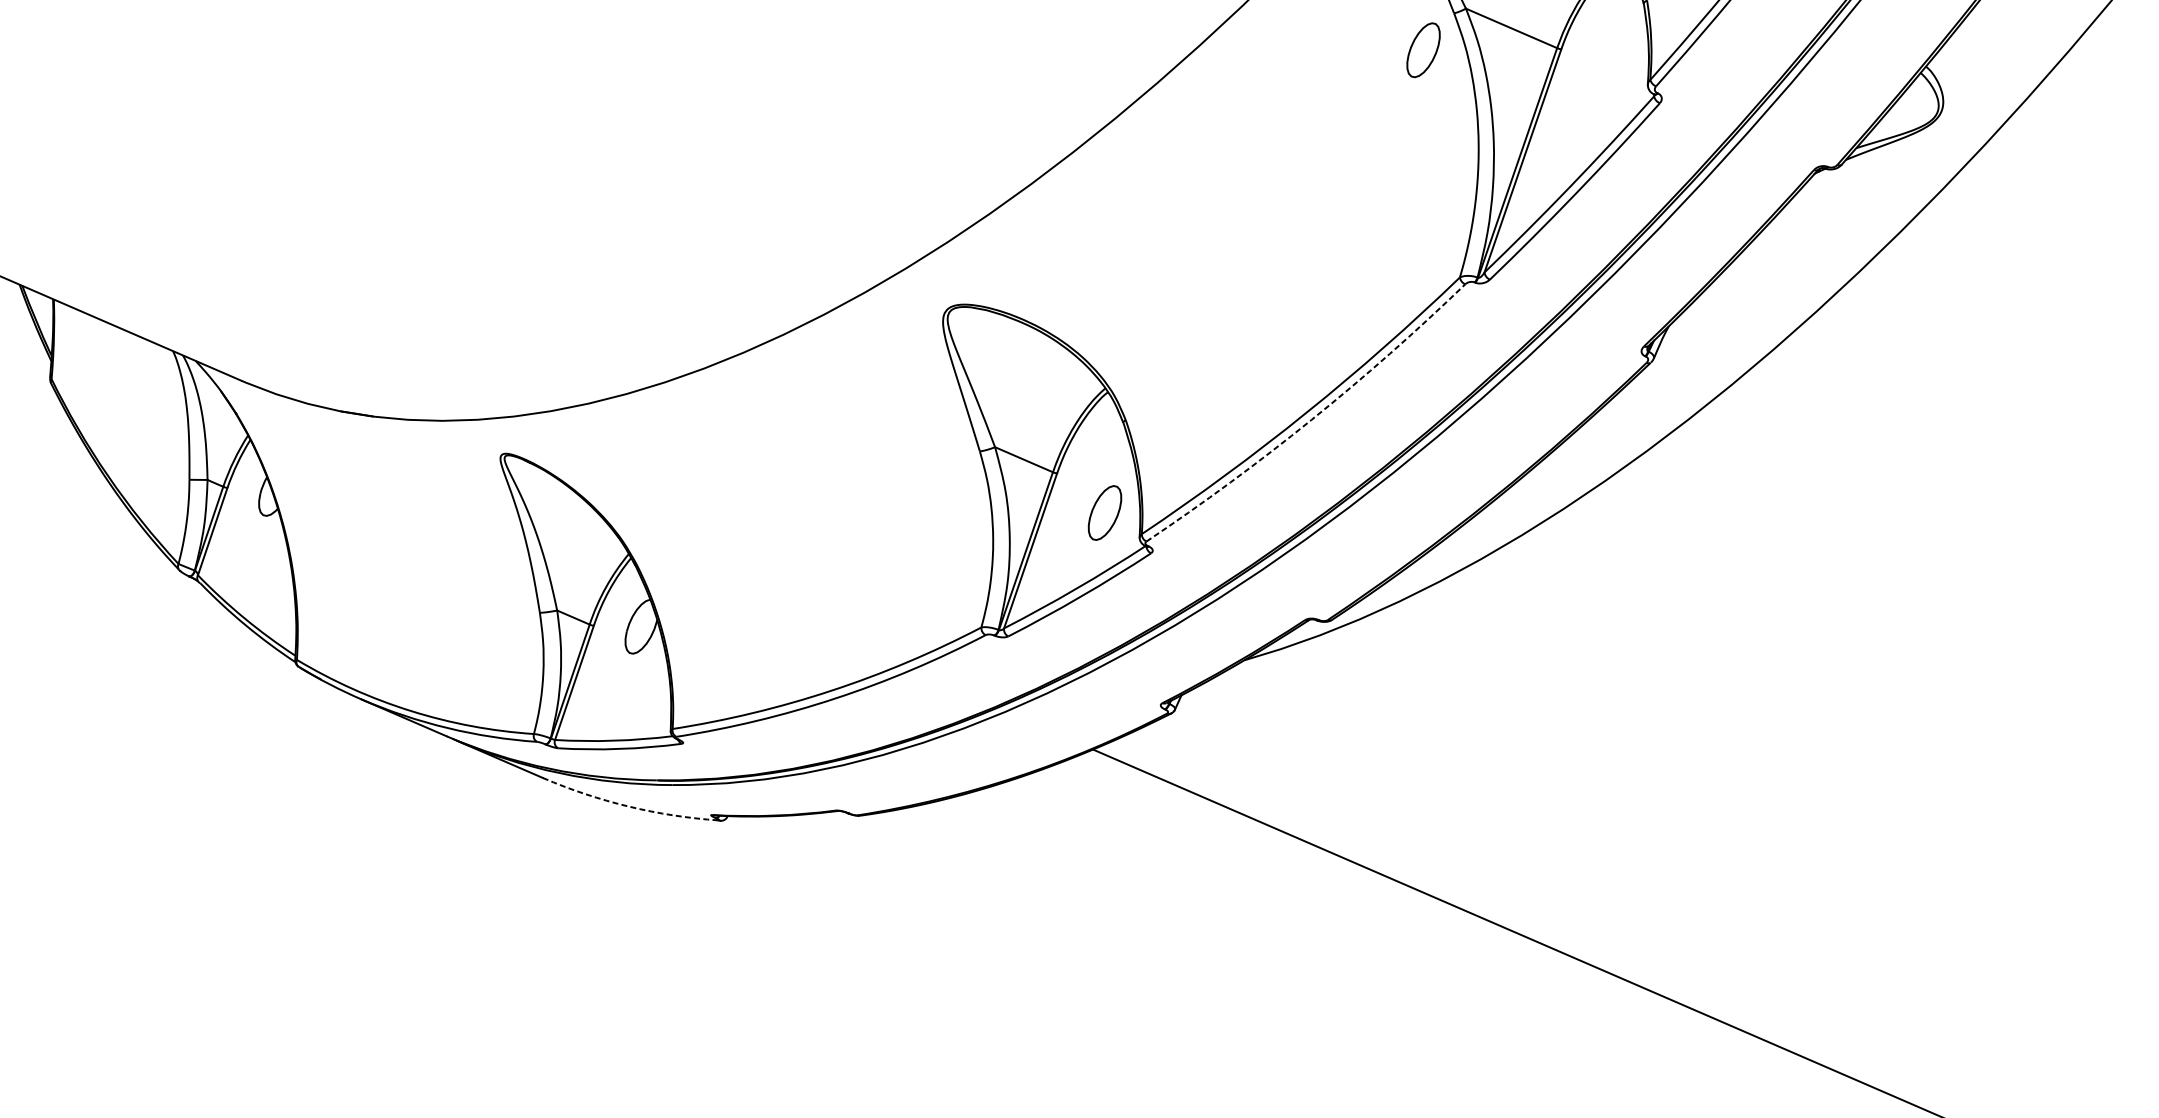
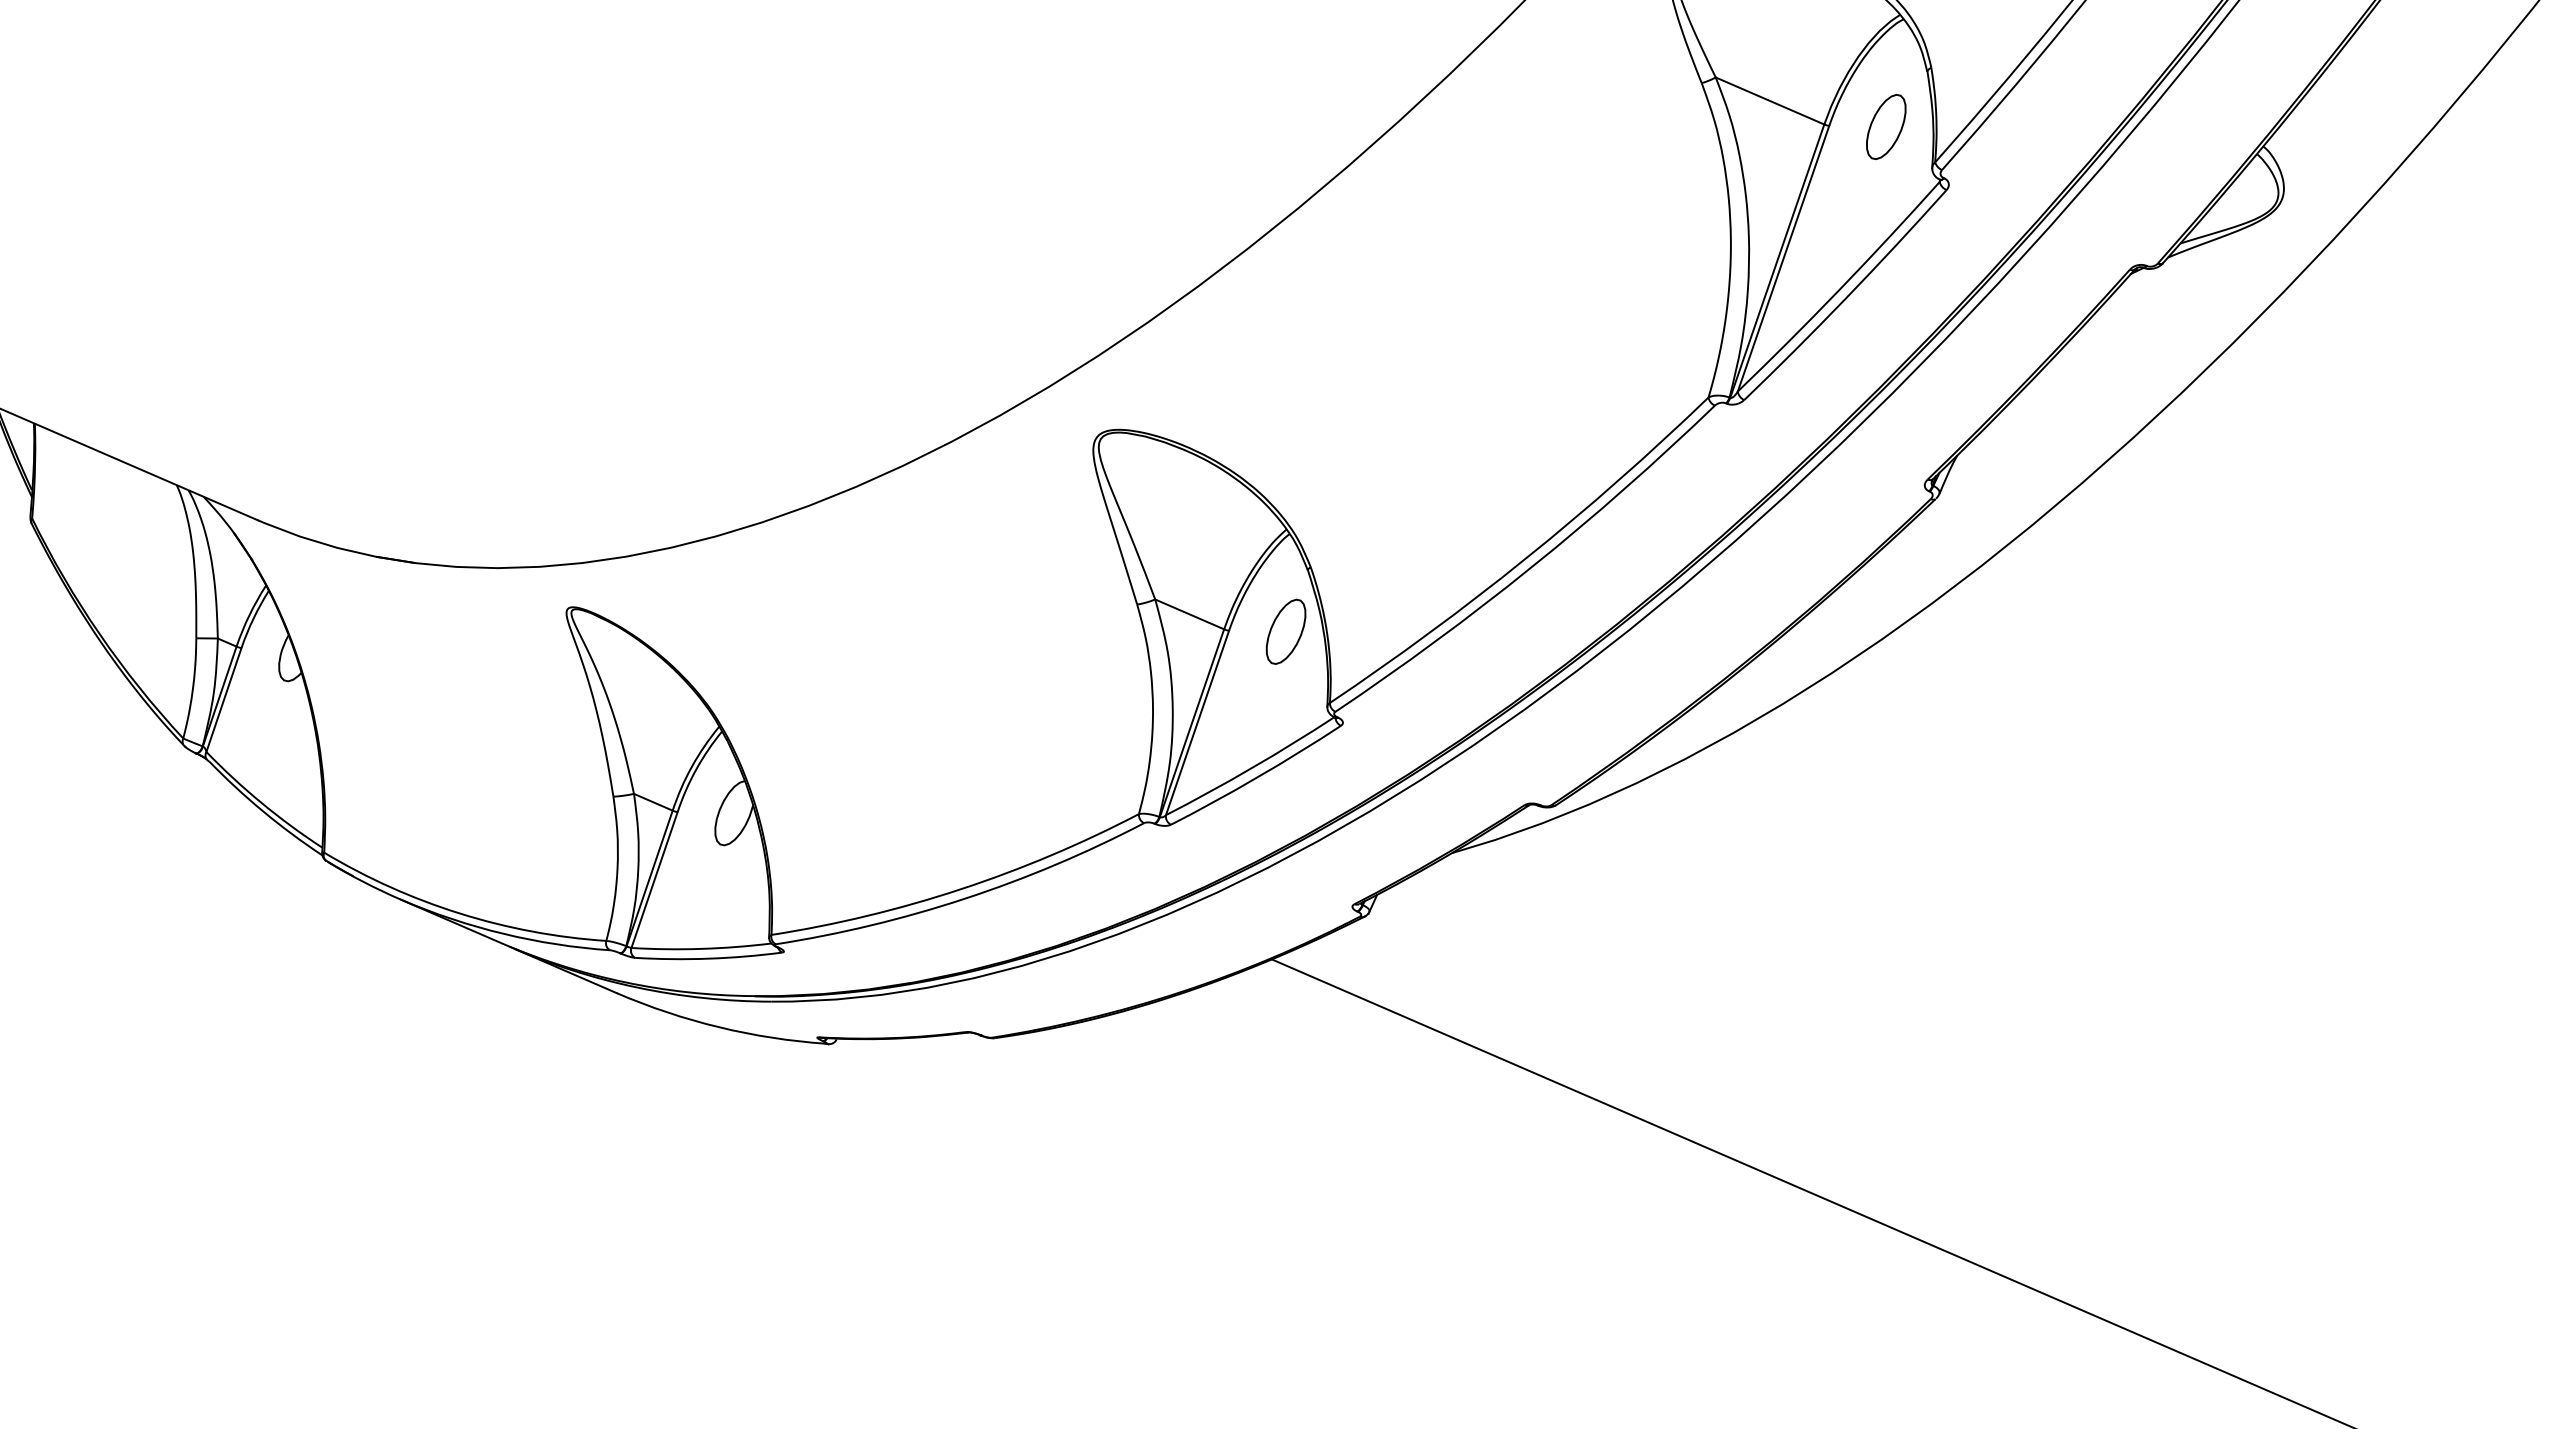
part: (1423, 49) -> (1886, 126), moved
arc: (1311, 420) -> (1531, 567), dashed -> solid
part: (1104, 512) -> (1285, 631), moved
arc: (629, 806) -> (719, 1027), dashed -> solid

